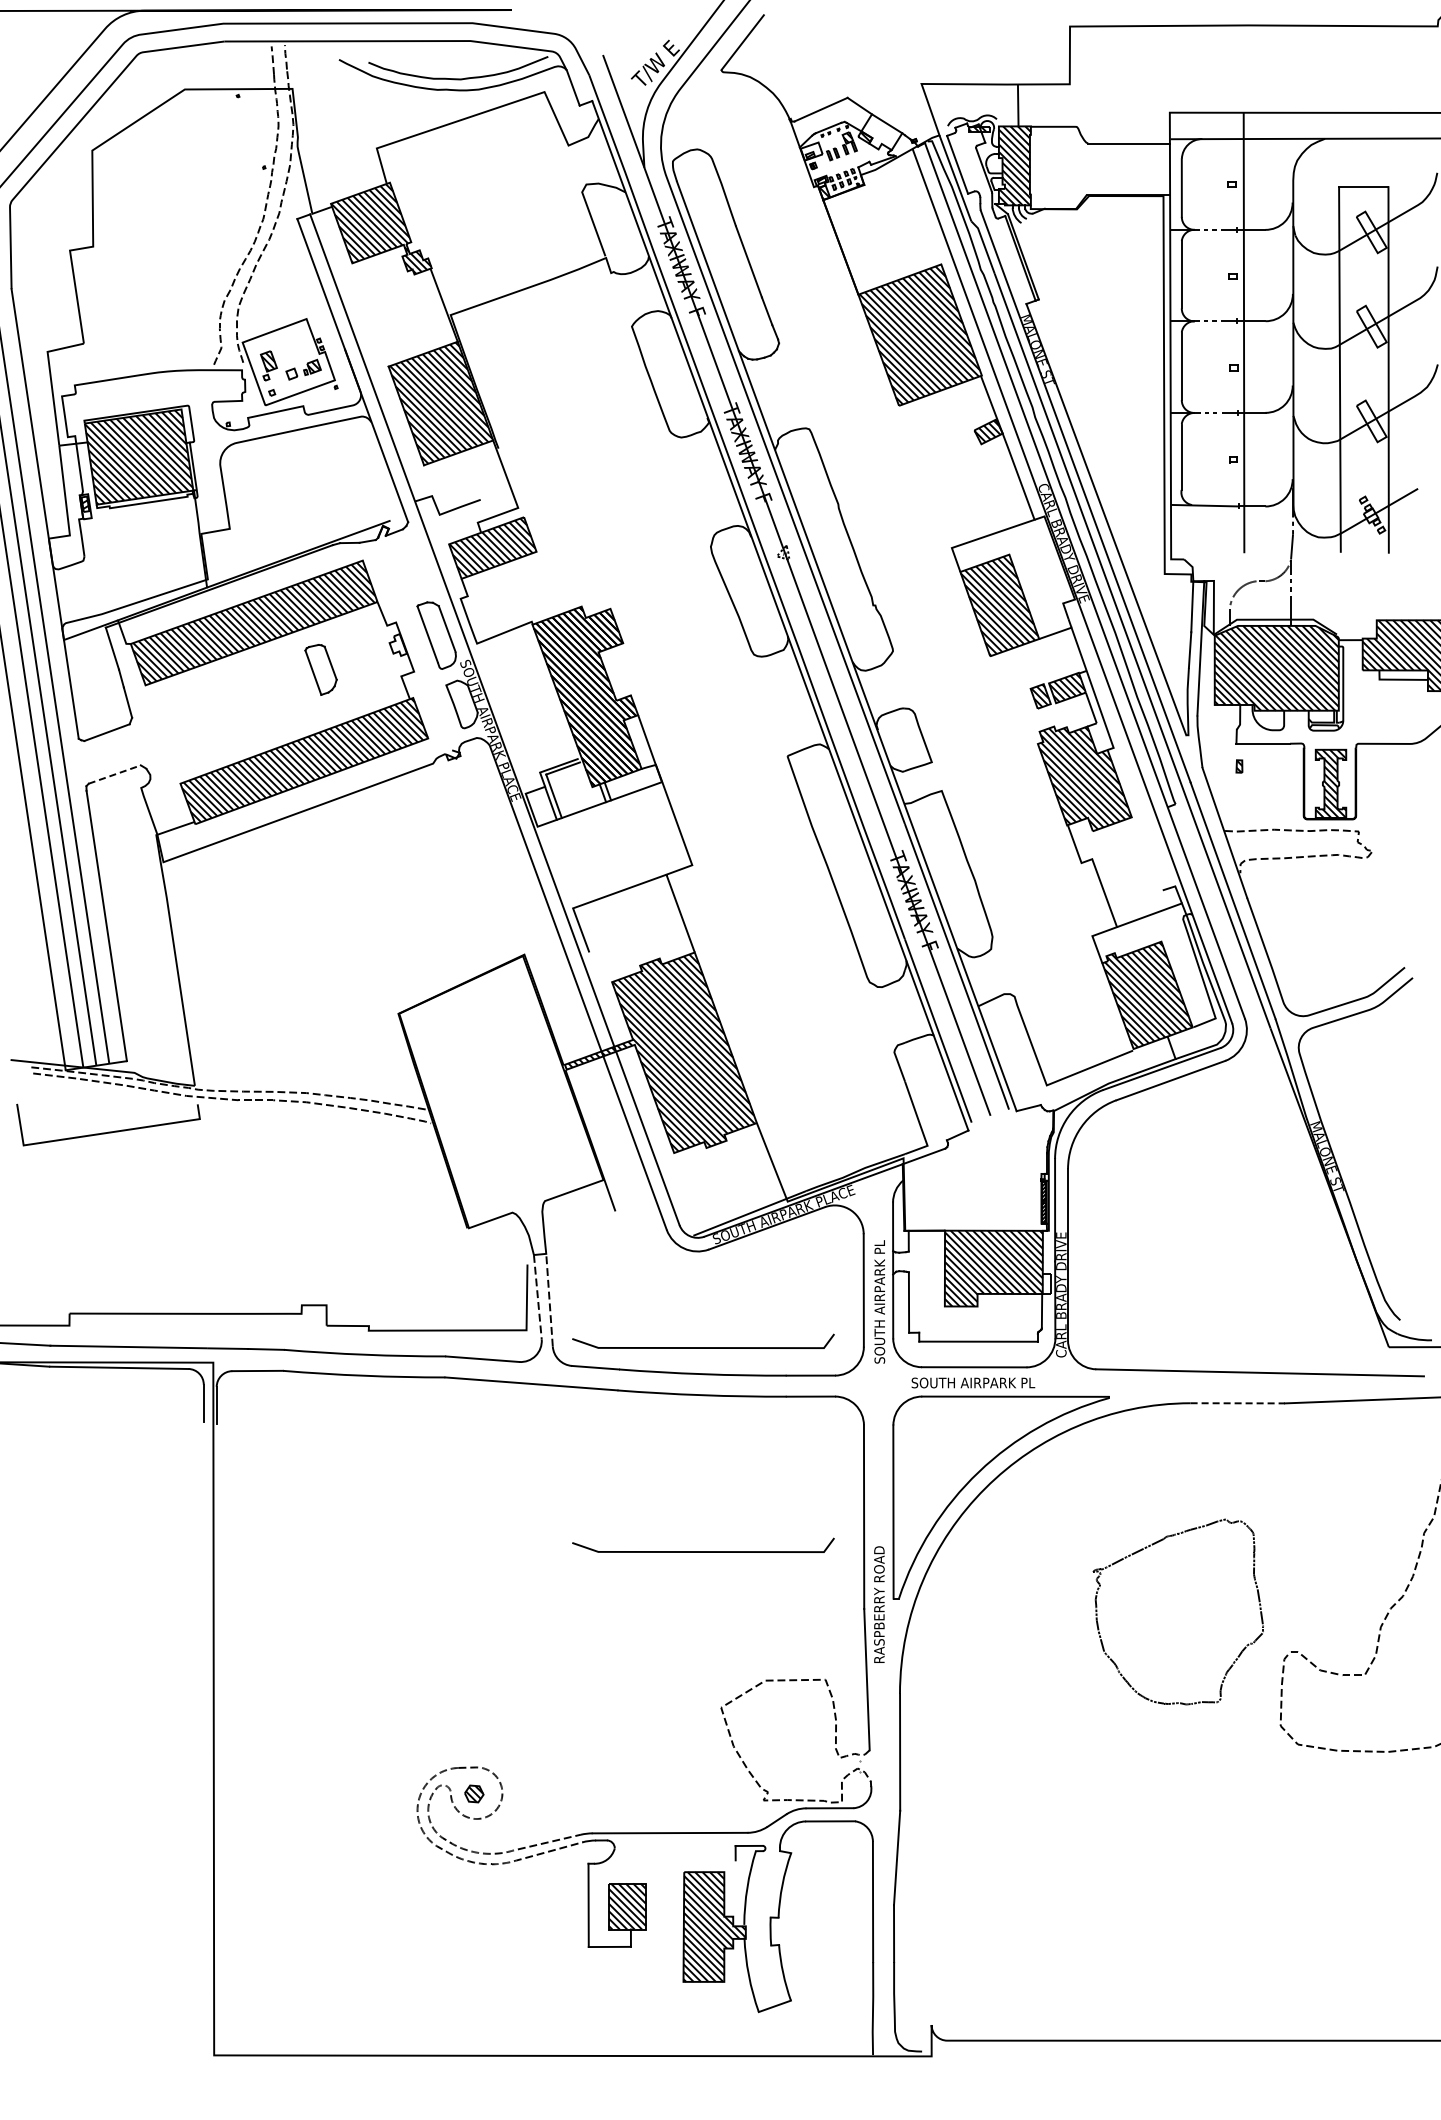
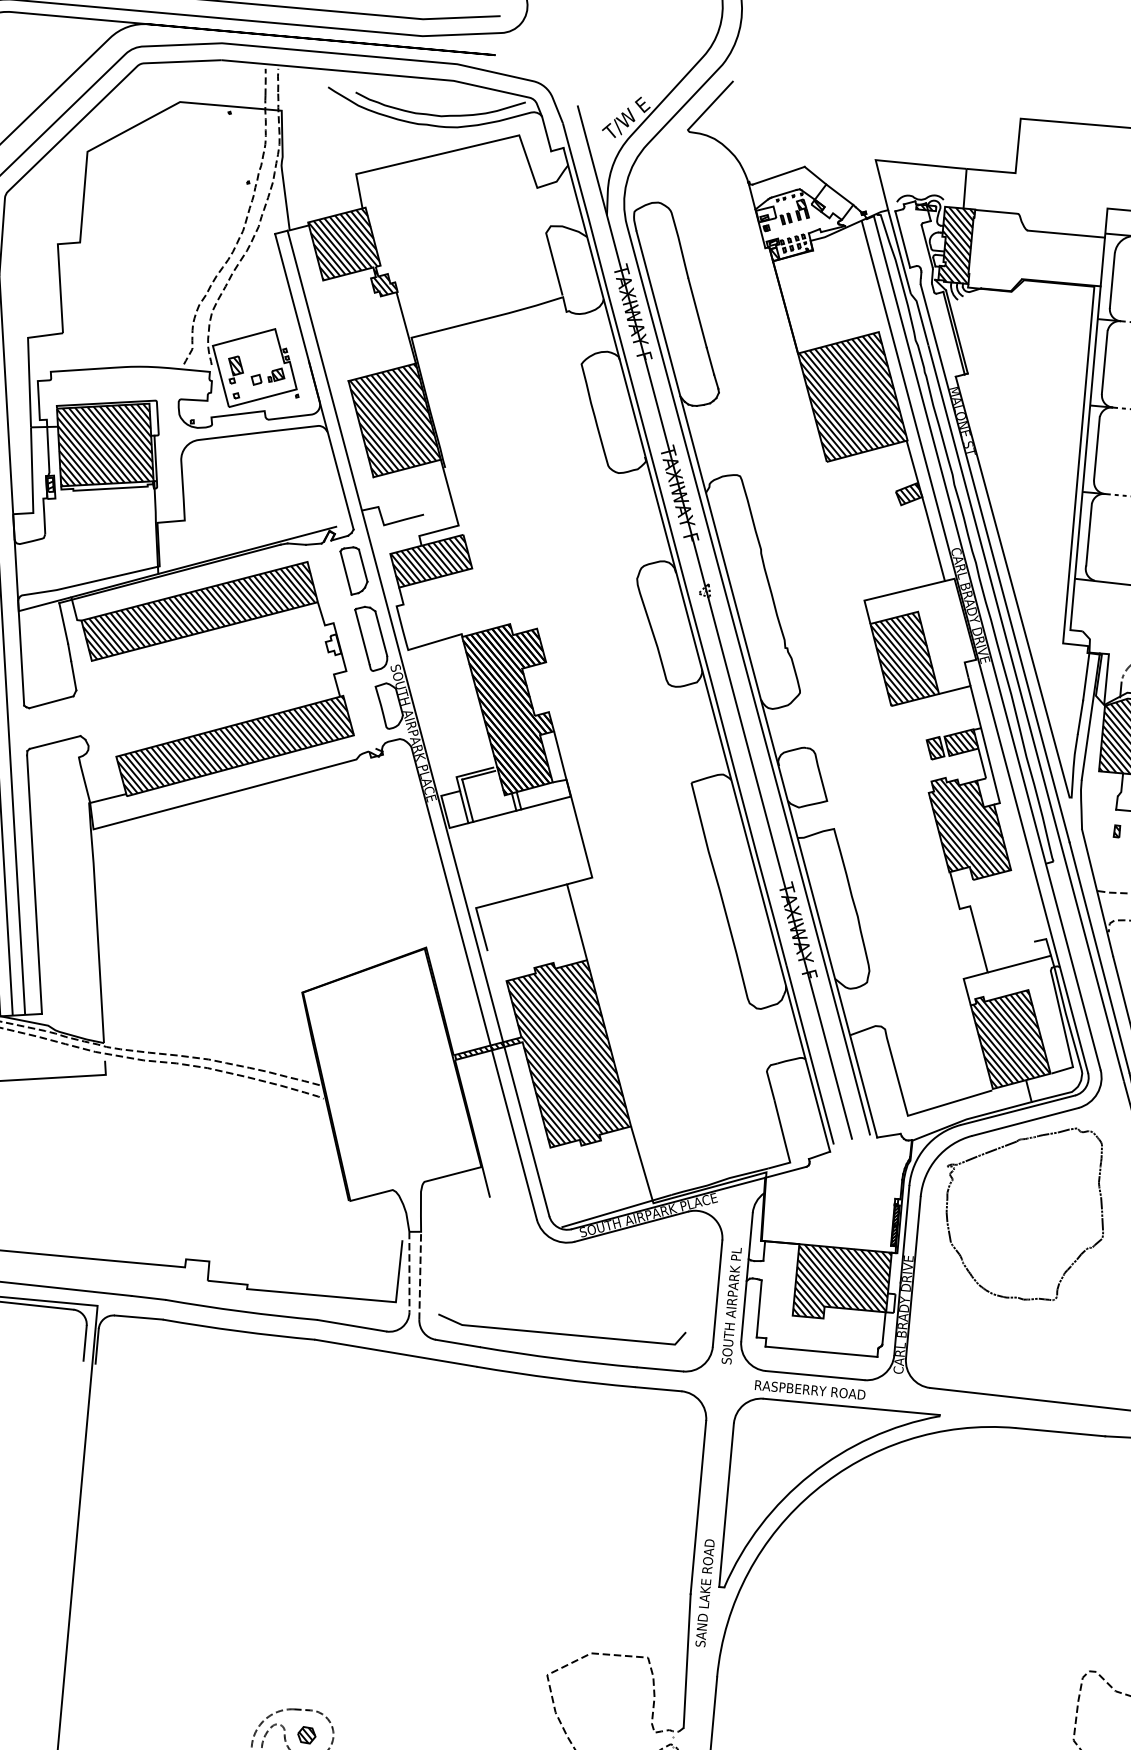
part: (320, 669) -> (353, 570), moved
line: (114, 774) -> (54, 742), dashed -> solid
text: (973, 1382) -> (813, 1389), SOUTH AIRPARK PL -> RASPBERRY ROAD
line: (1238, 1403) -> (1061, 1432), dashed -> solid
part: (1146, 1548) -> (999, 1149), moved
line: (703, 1551) -> (543, 1526), removed
text: (879, 1604) -> (705, 1591), RASPBERRY ROAD -> SAND LAKE ROAD

